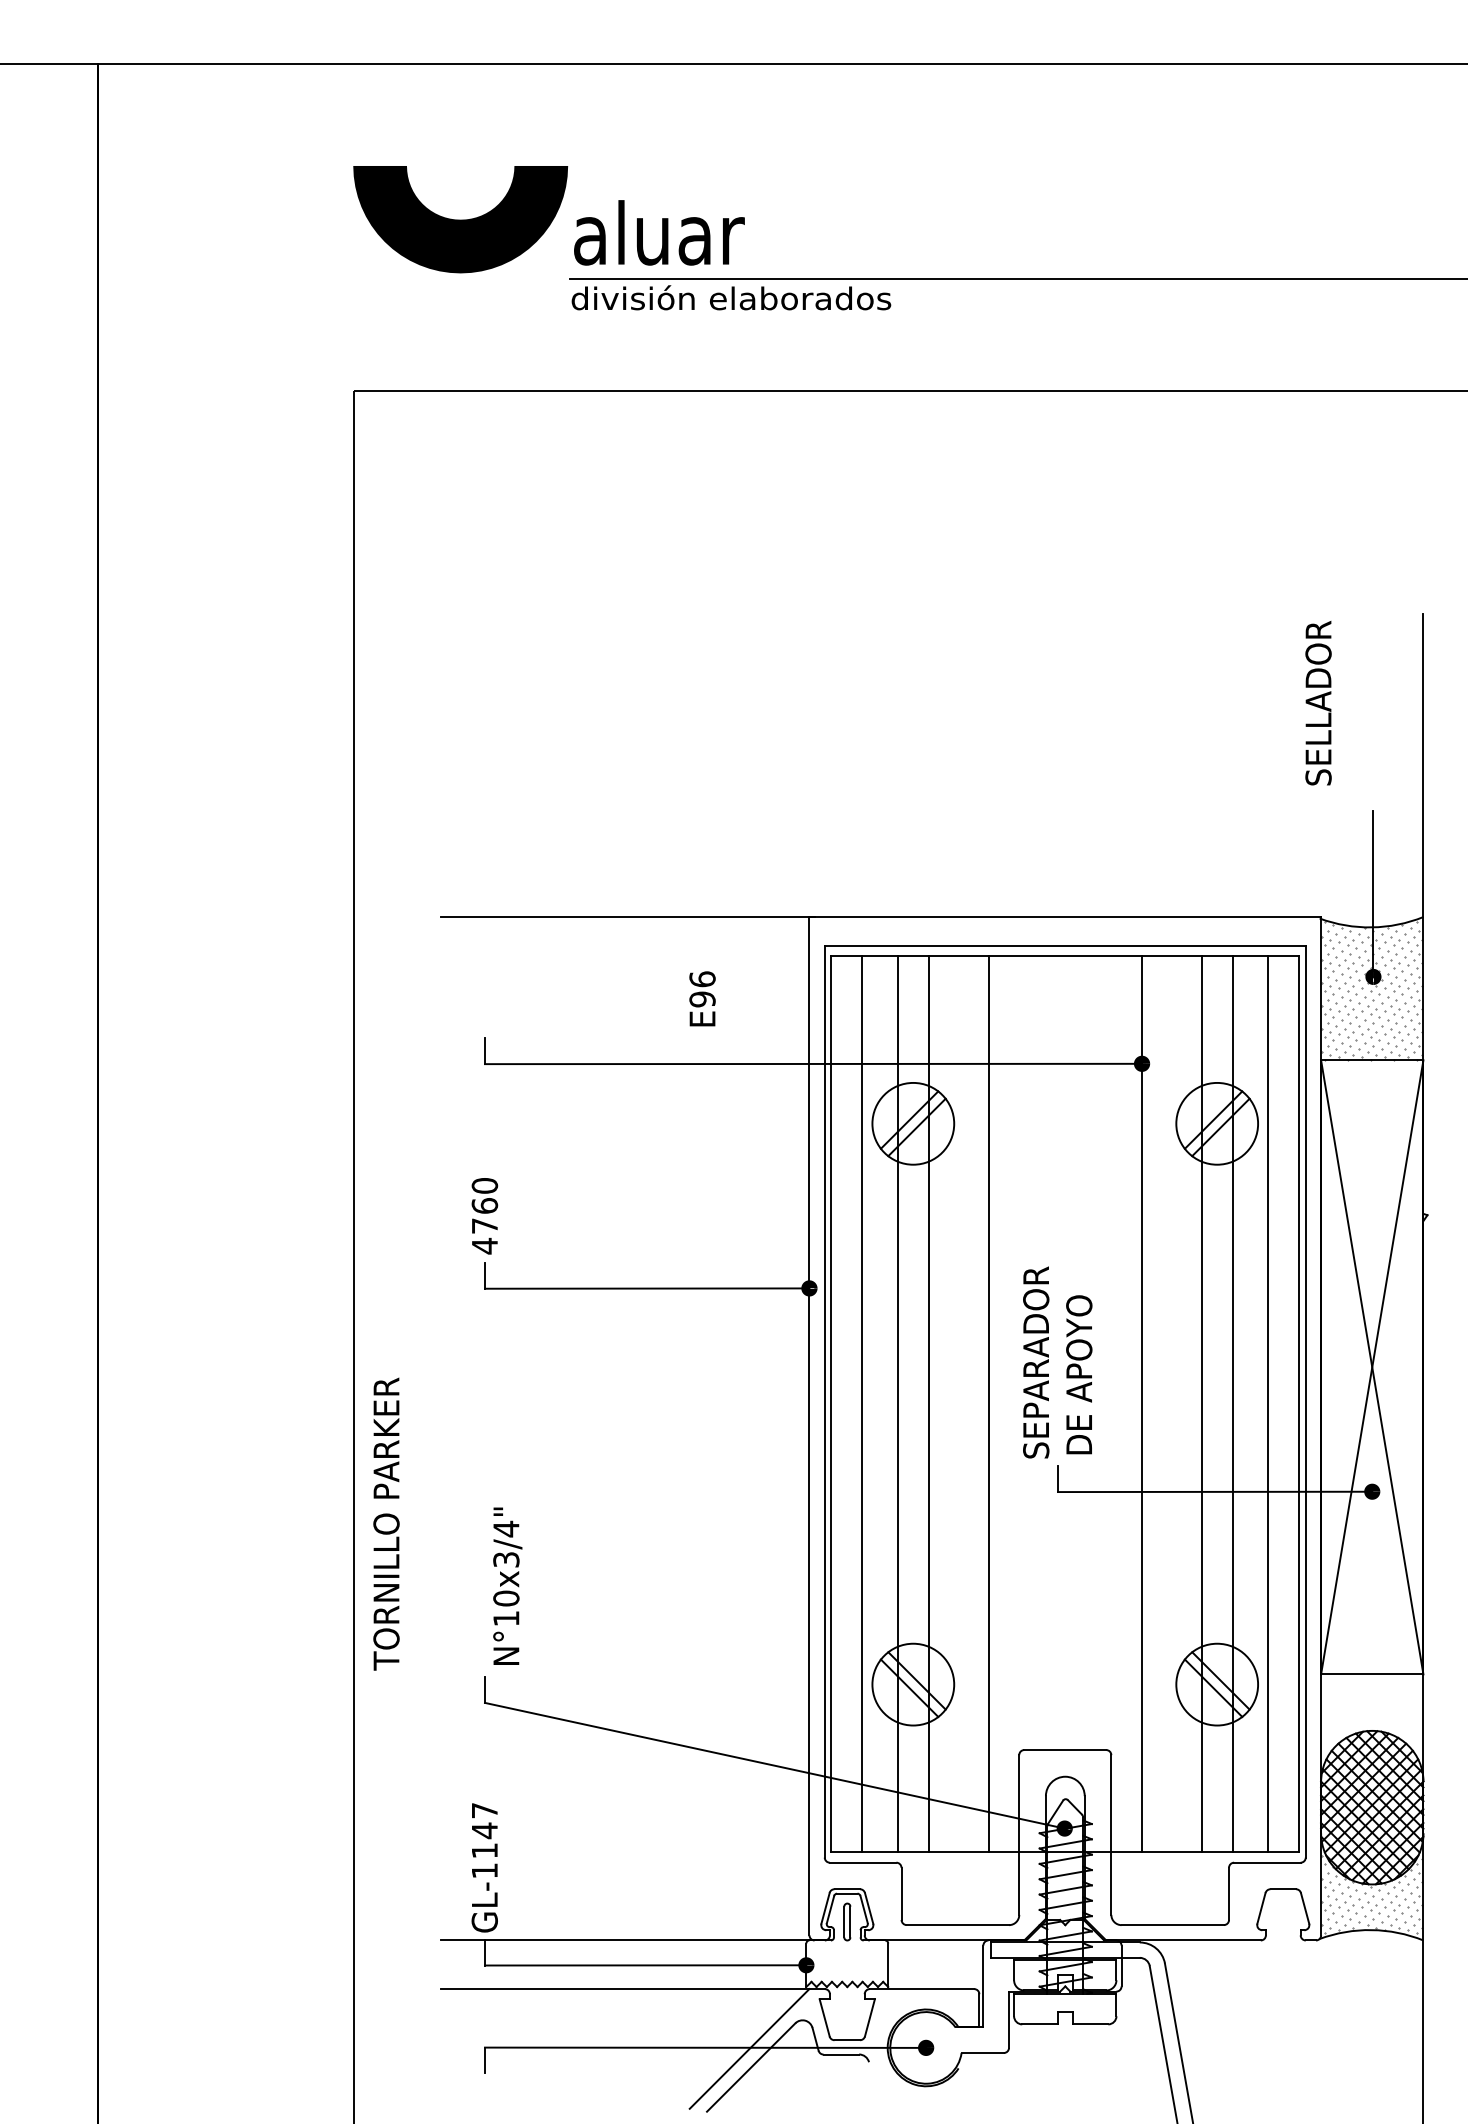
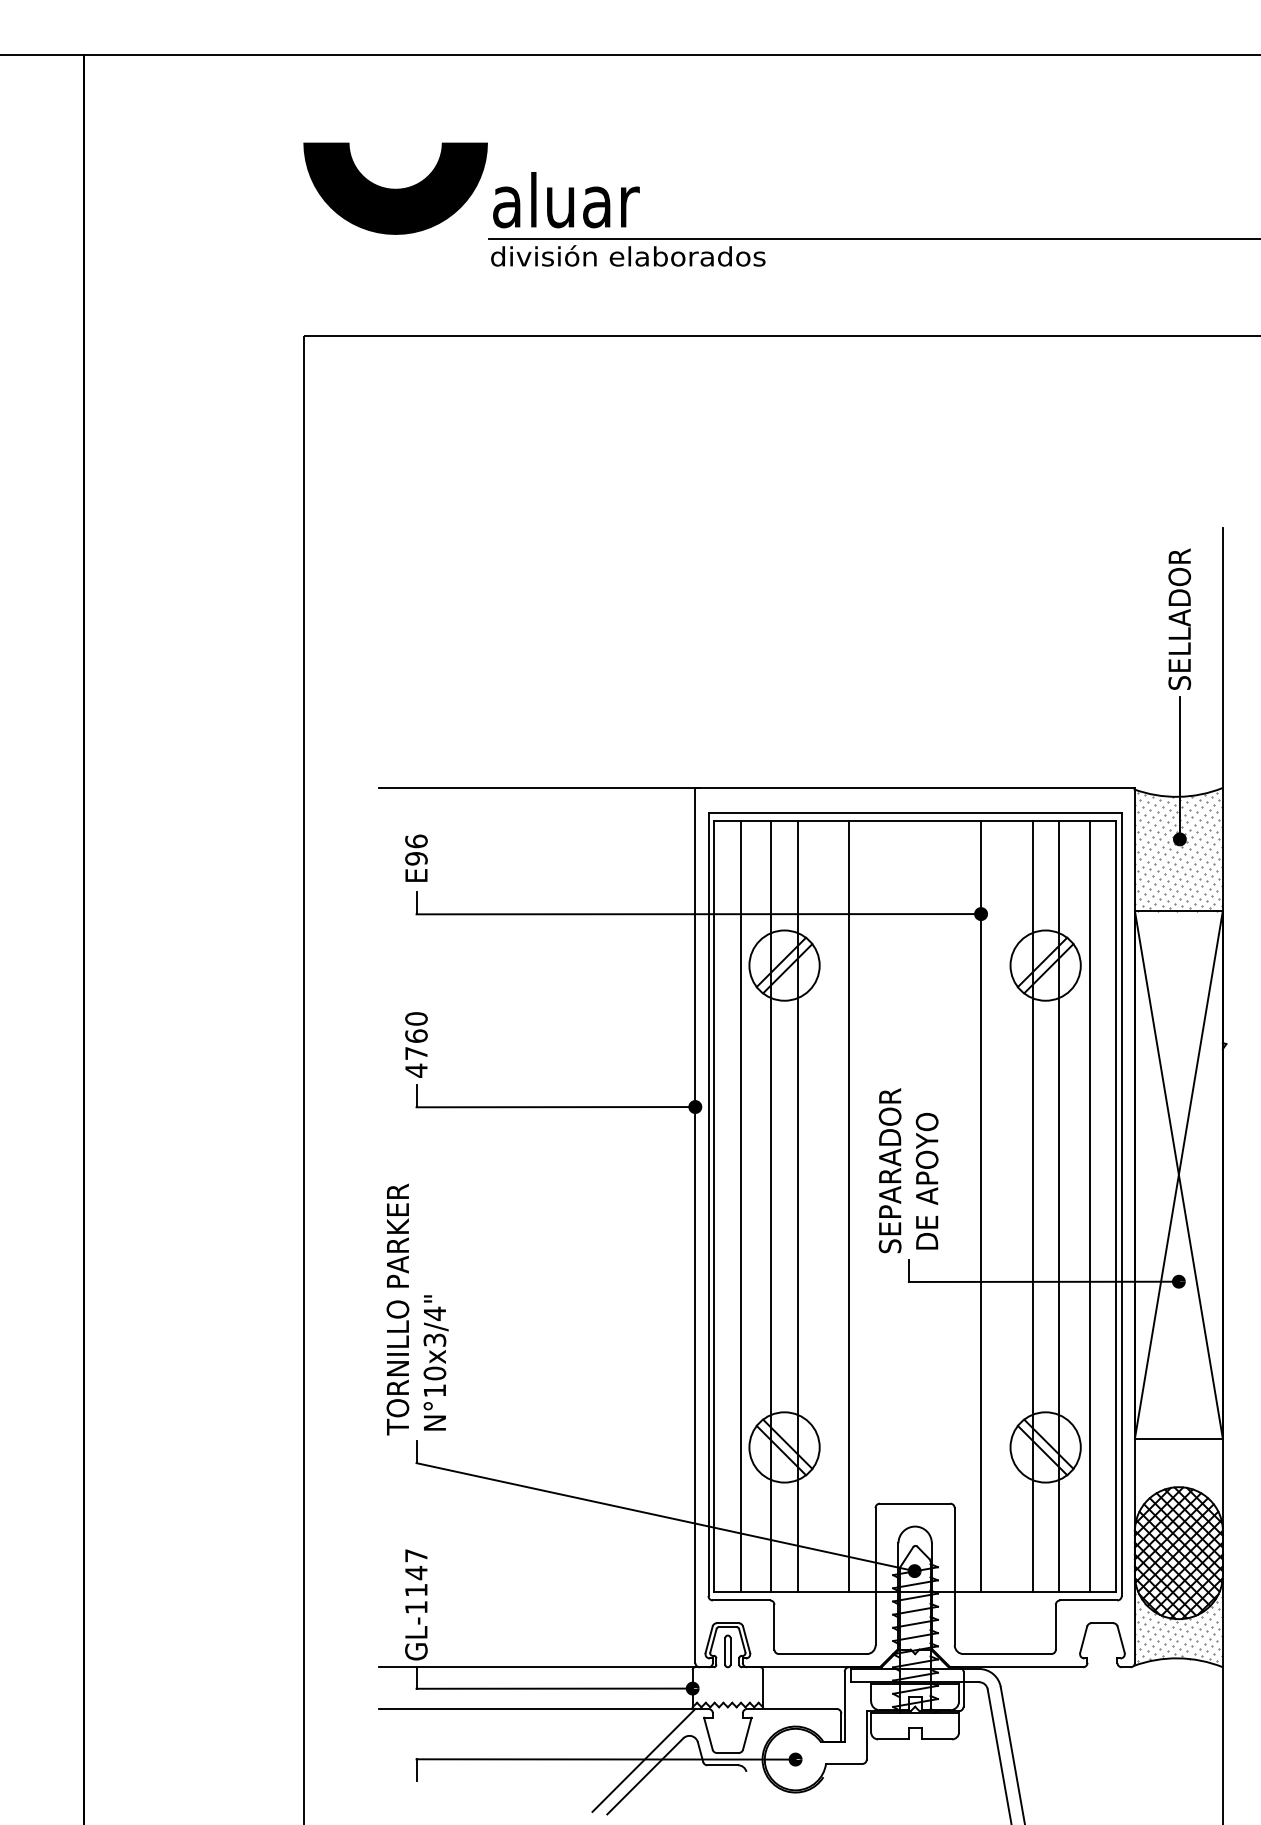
text: (1318, 702) -> (1179, 618), moved
text: (702, 997) -> (416, 857), moved
text: (385, 1524) -> (397, 1309), moved

